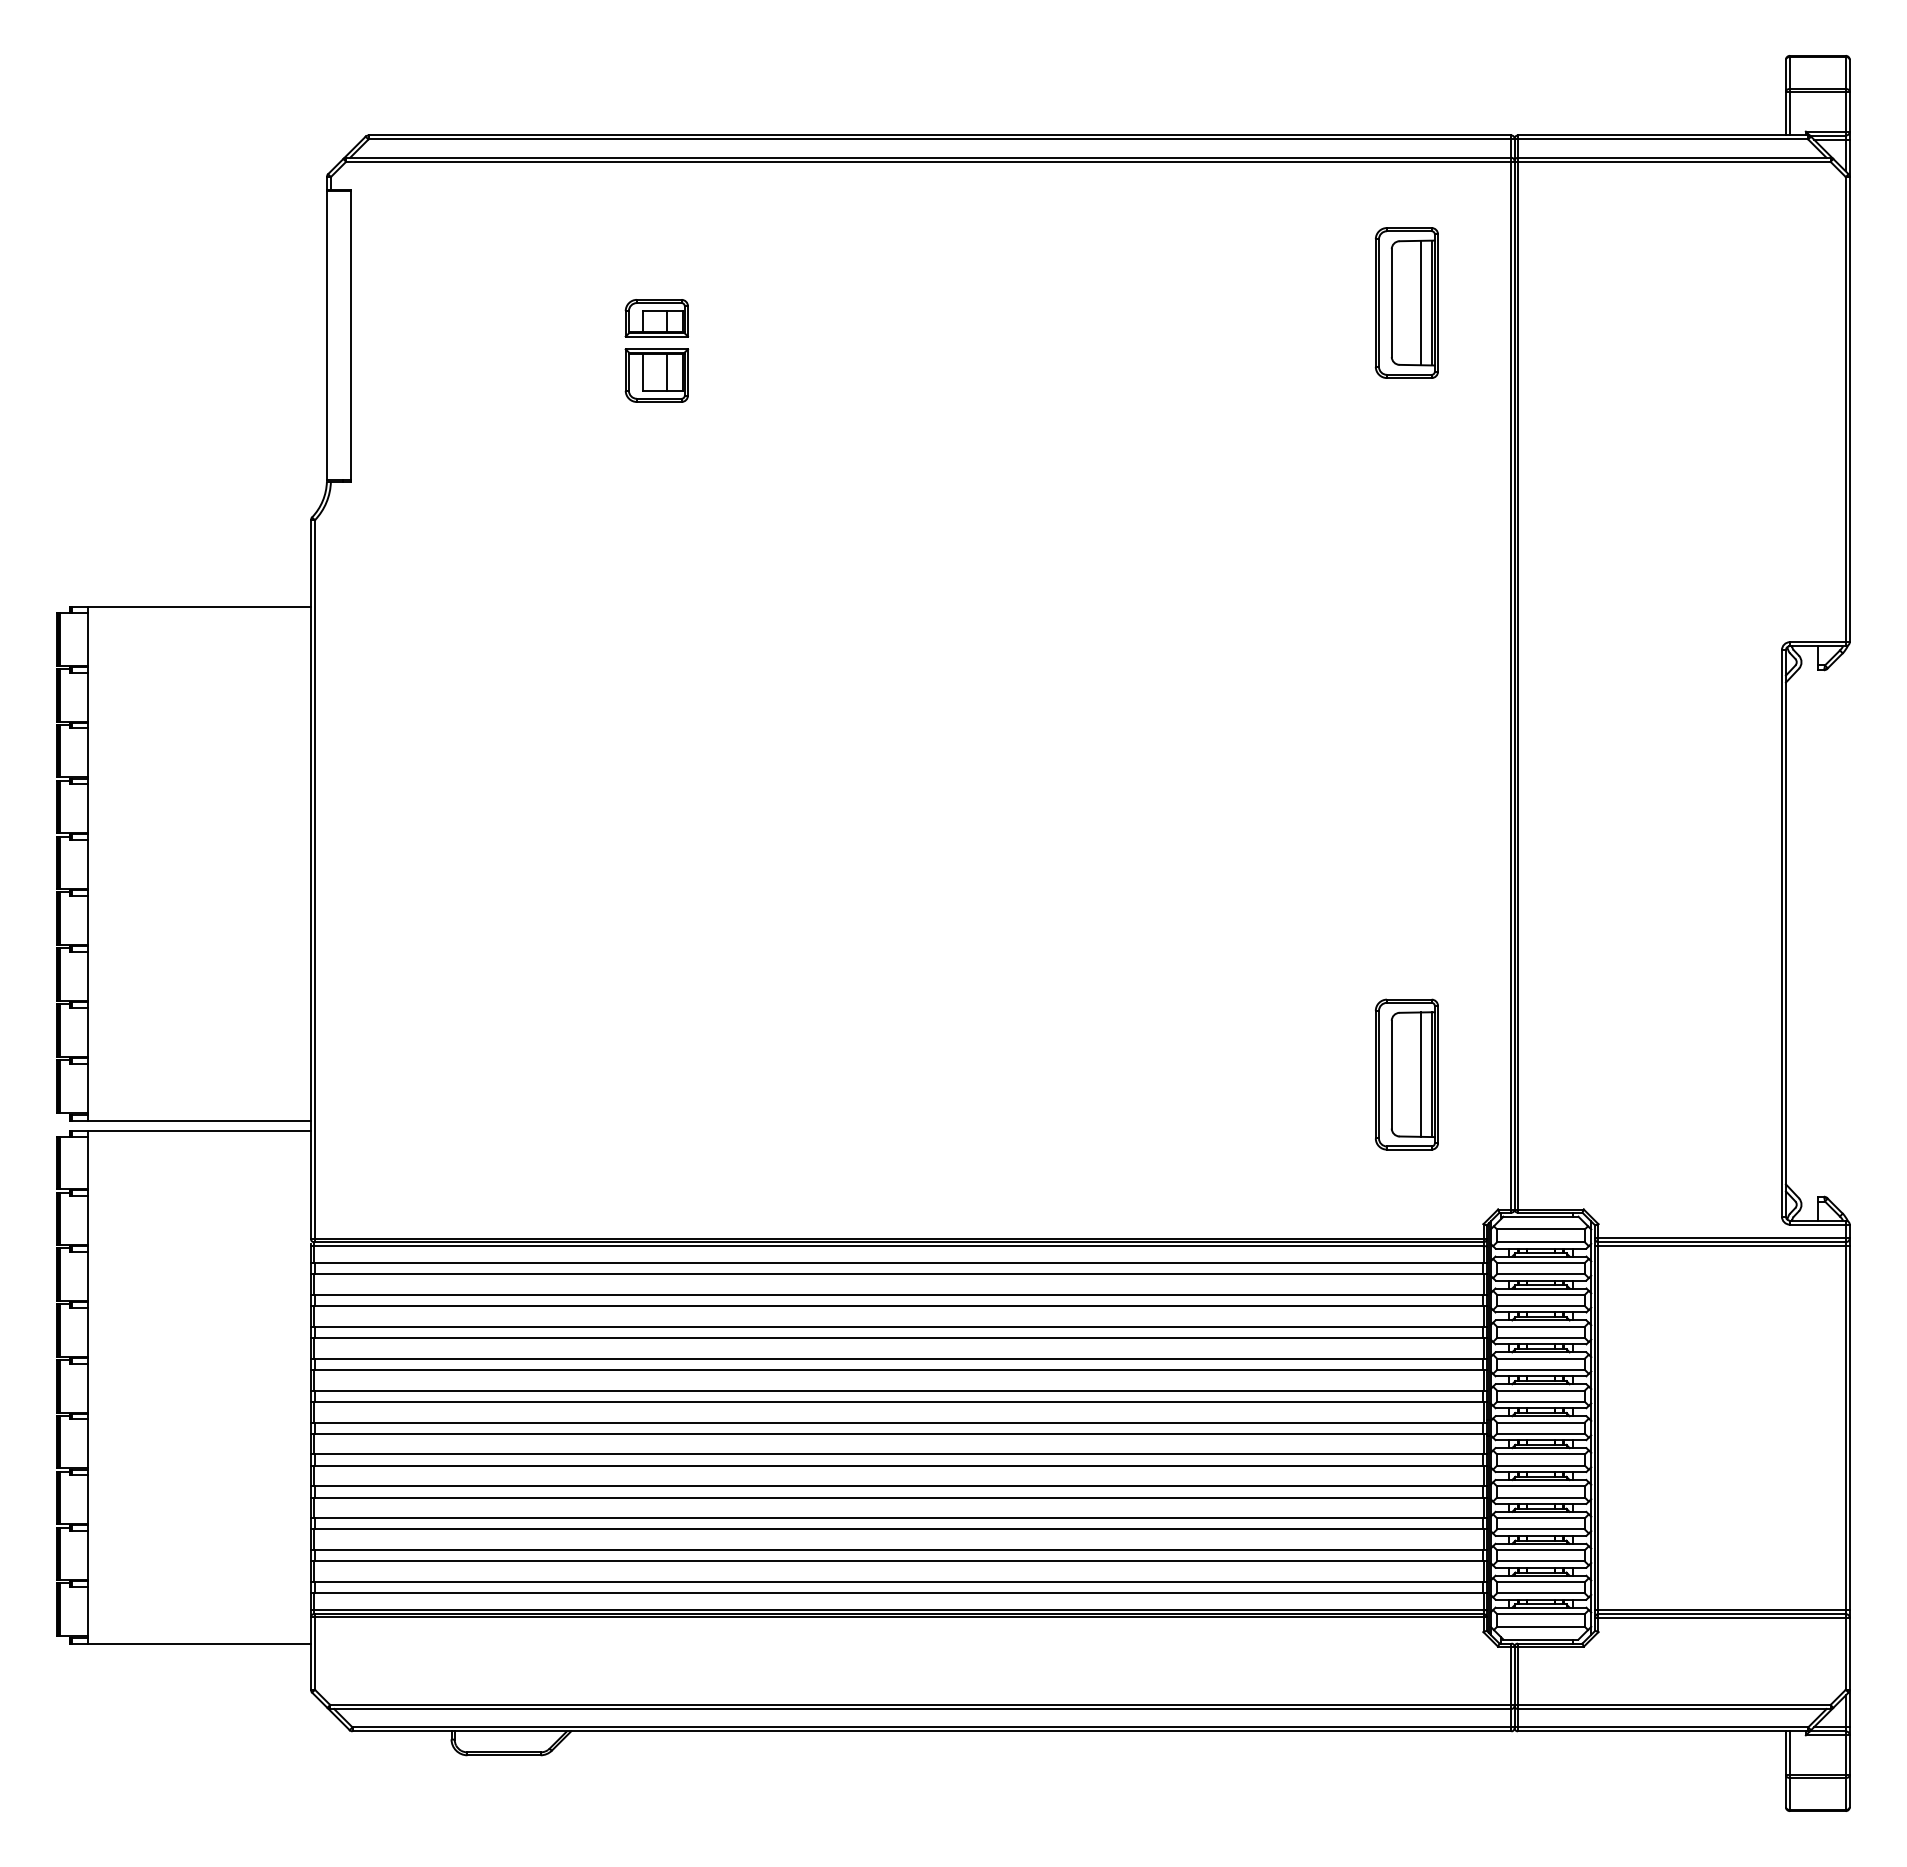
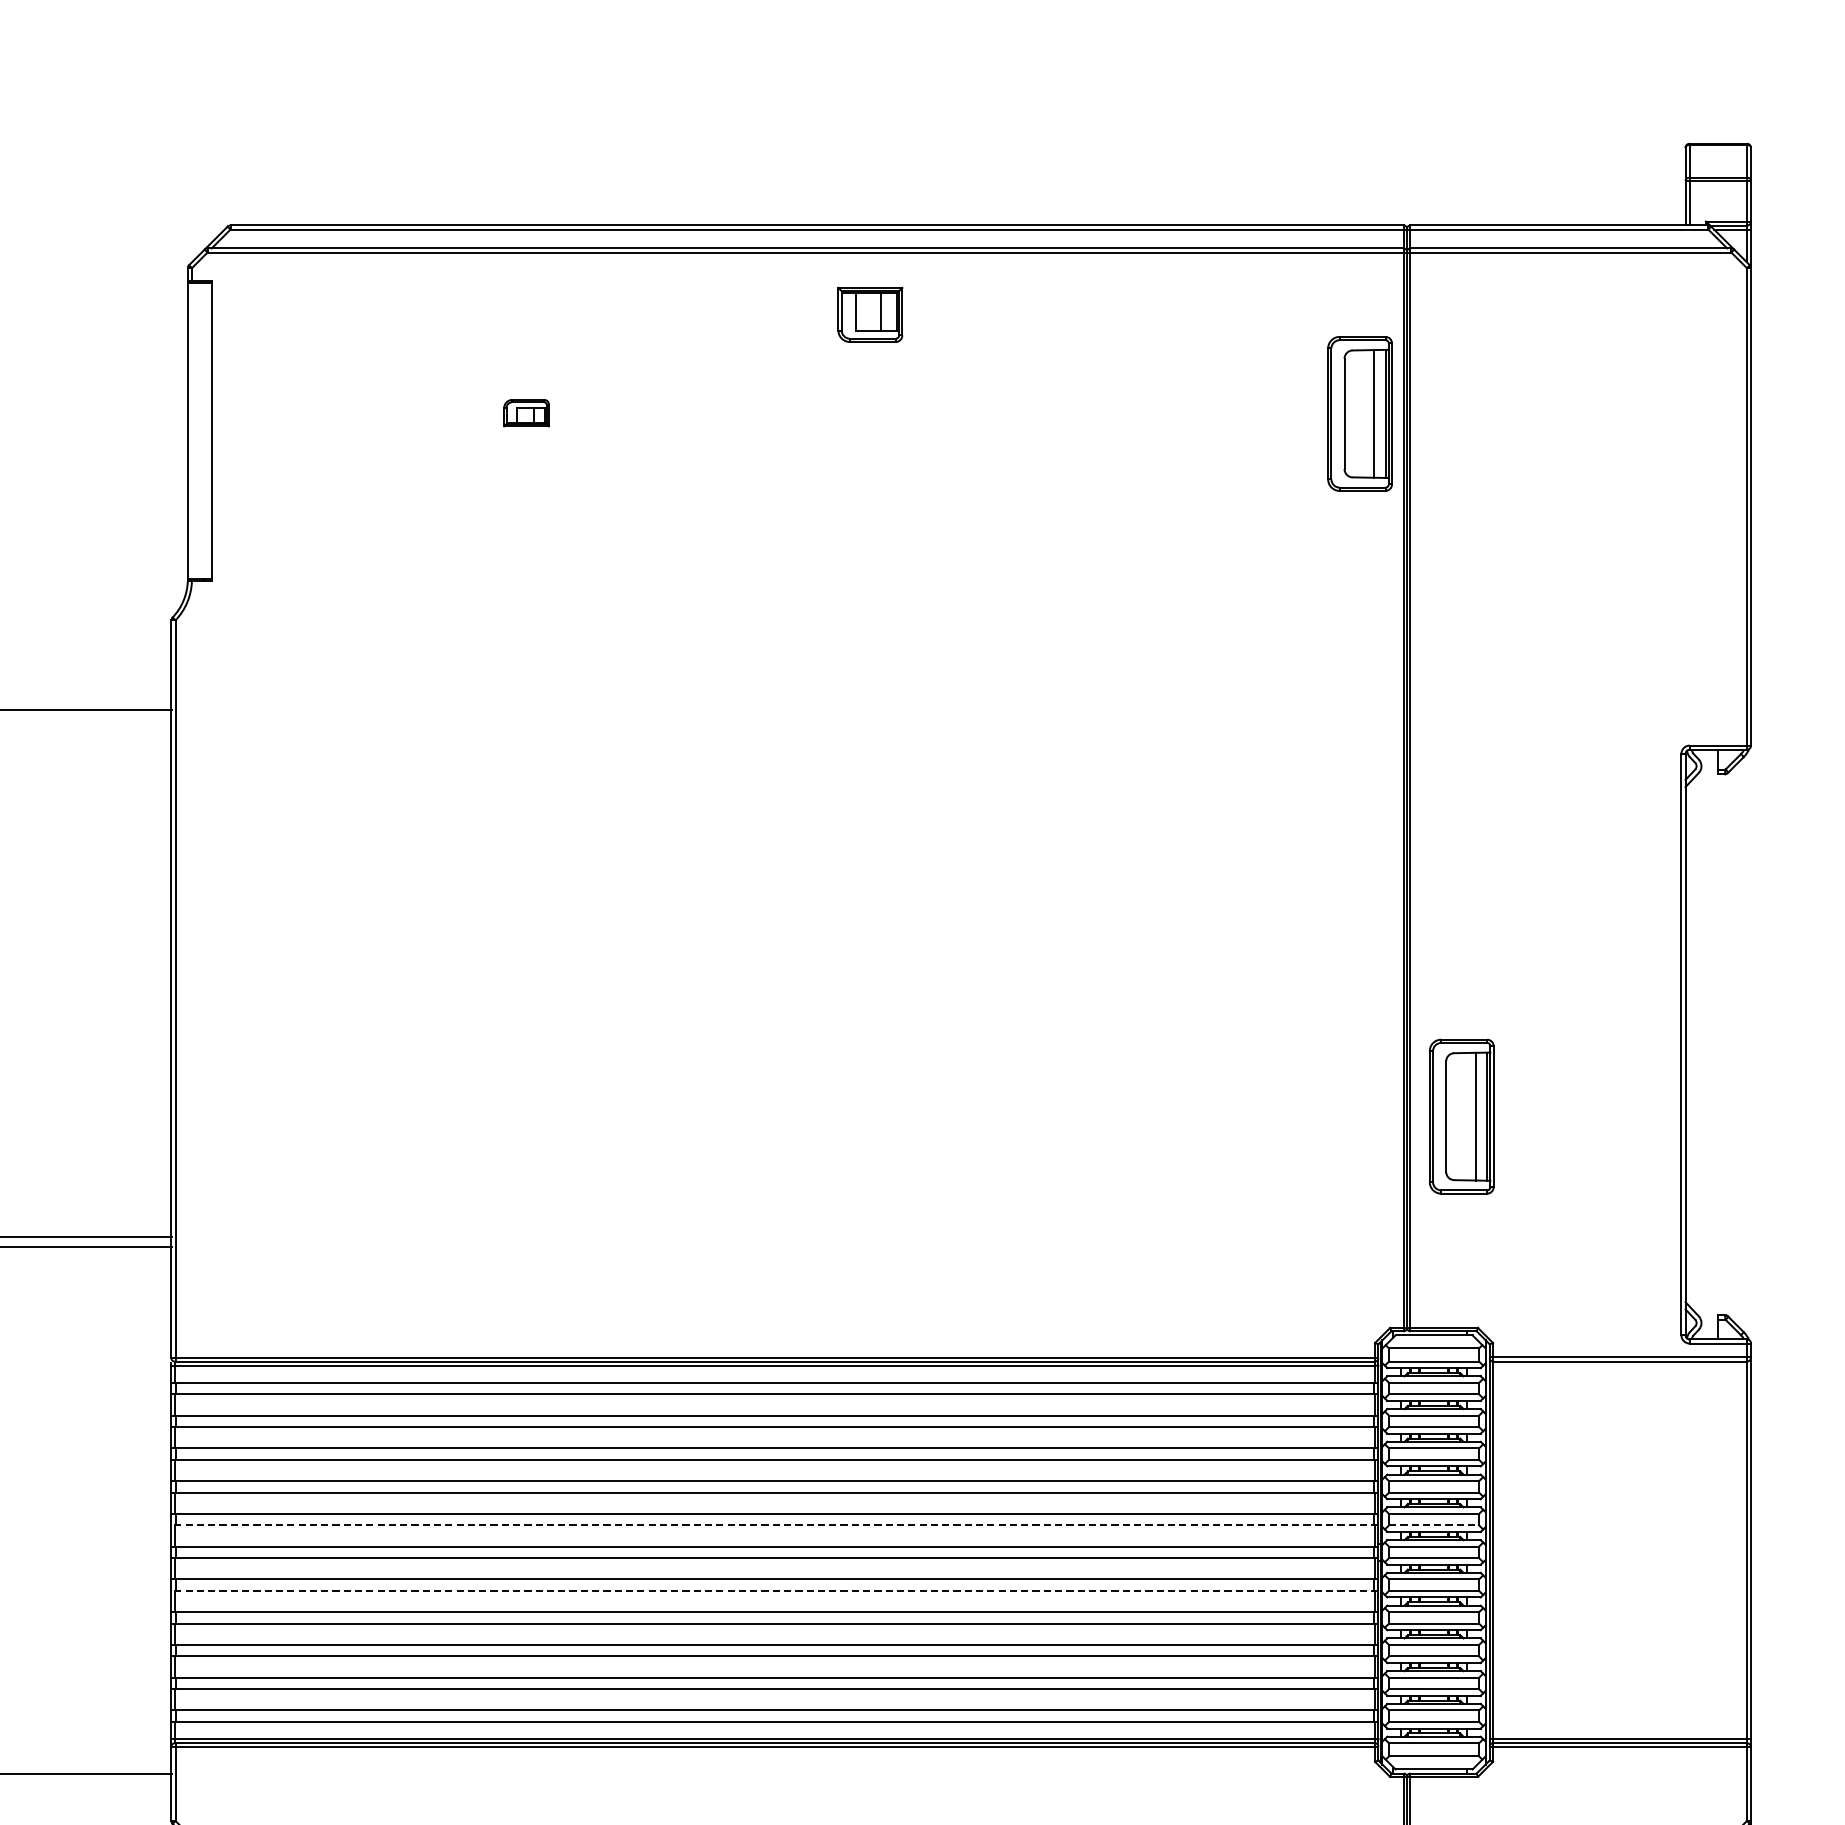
part: (1406, 302) -> (1359, 413), moved
part: (656, 318) -> (526, 413), size x0.7
part: (656, 375) -> (870, 314), moved
part: (1406, 1074) -> (1461, 1116), moved
line: (1722, 1246) -> (1620, 1365), removed
line: (898, 1401) -> (774, 1525), solid -> dashed
line: (1540, 1401) -> (1433, 1525), solid -> dashed
line: (898, 1465) -> (774, 1590), solid -> dashed

